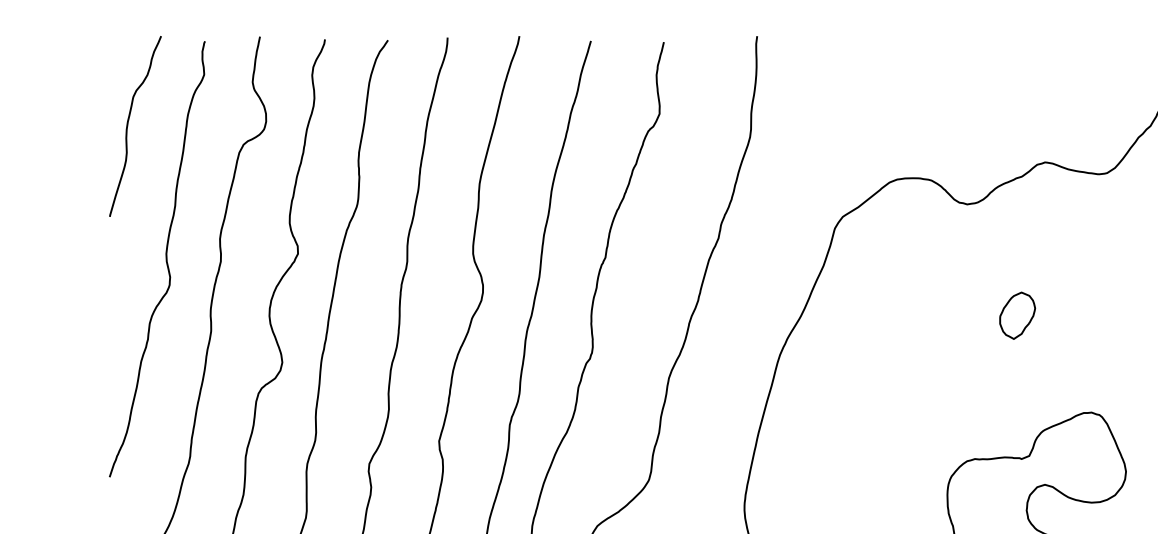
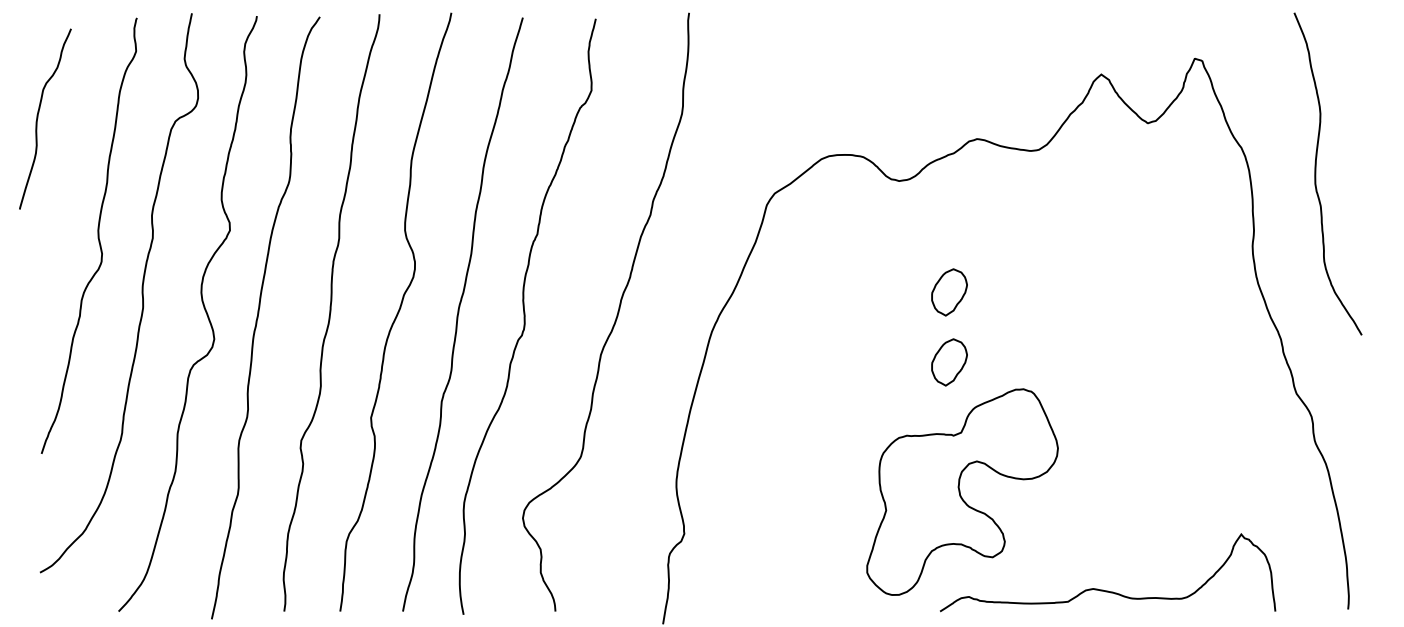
curve: (128, 125) -> (38, 118), moved
part: (1017, 385) -> (949, 362), added

